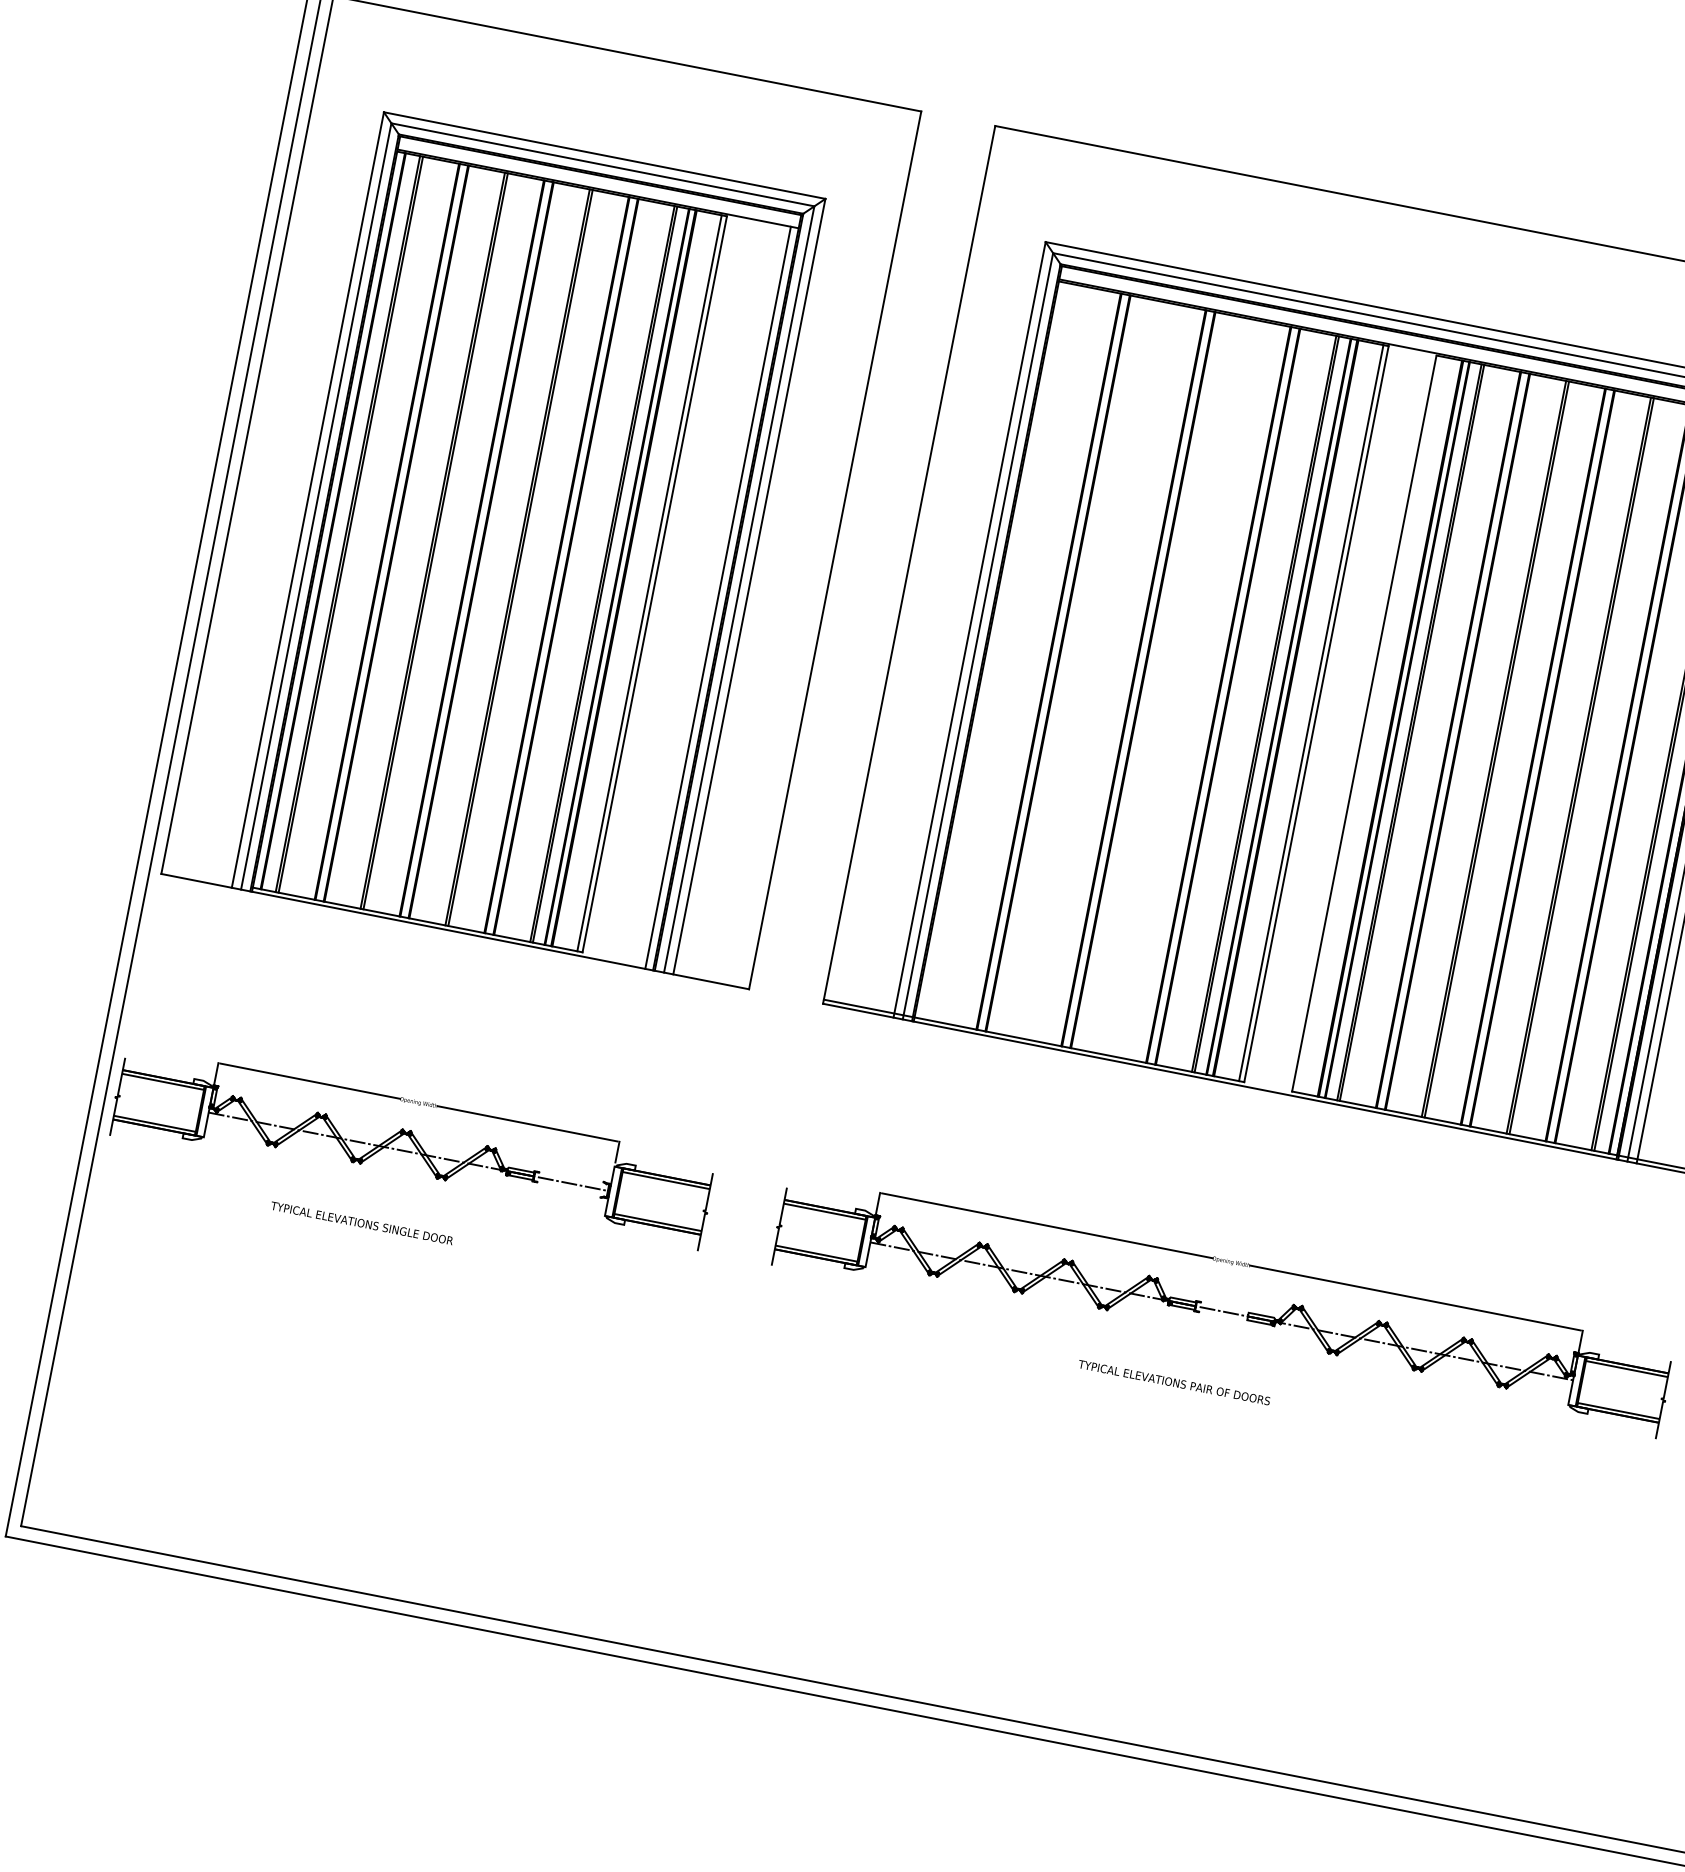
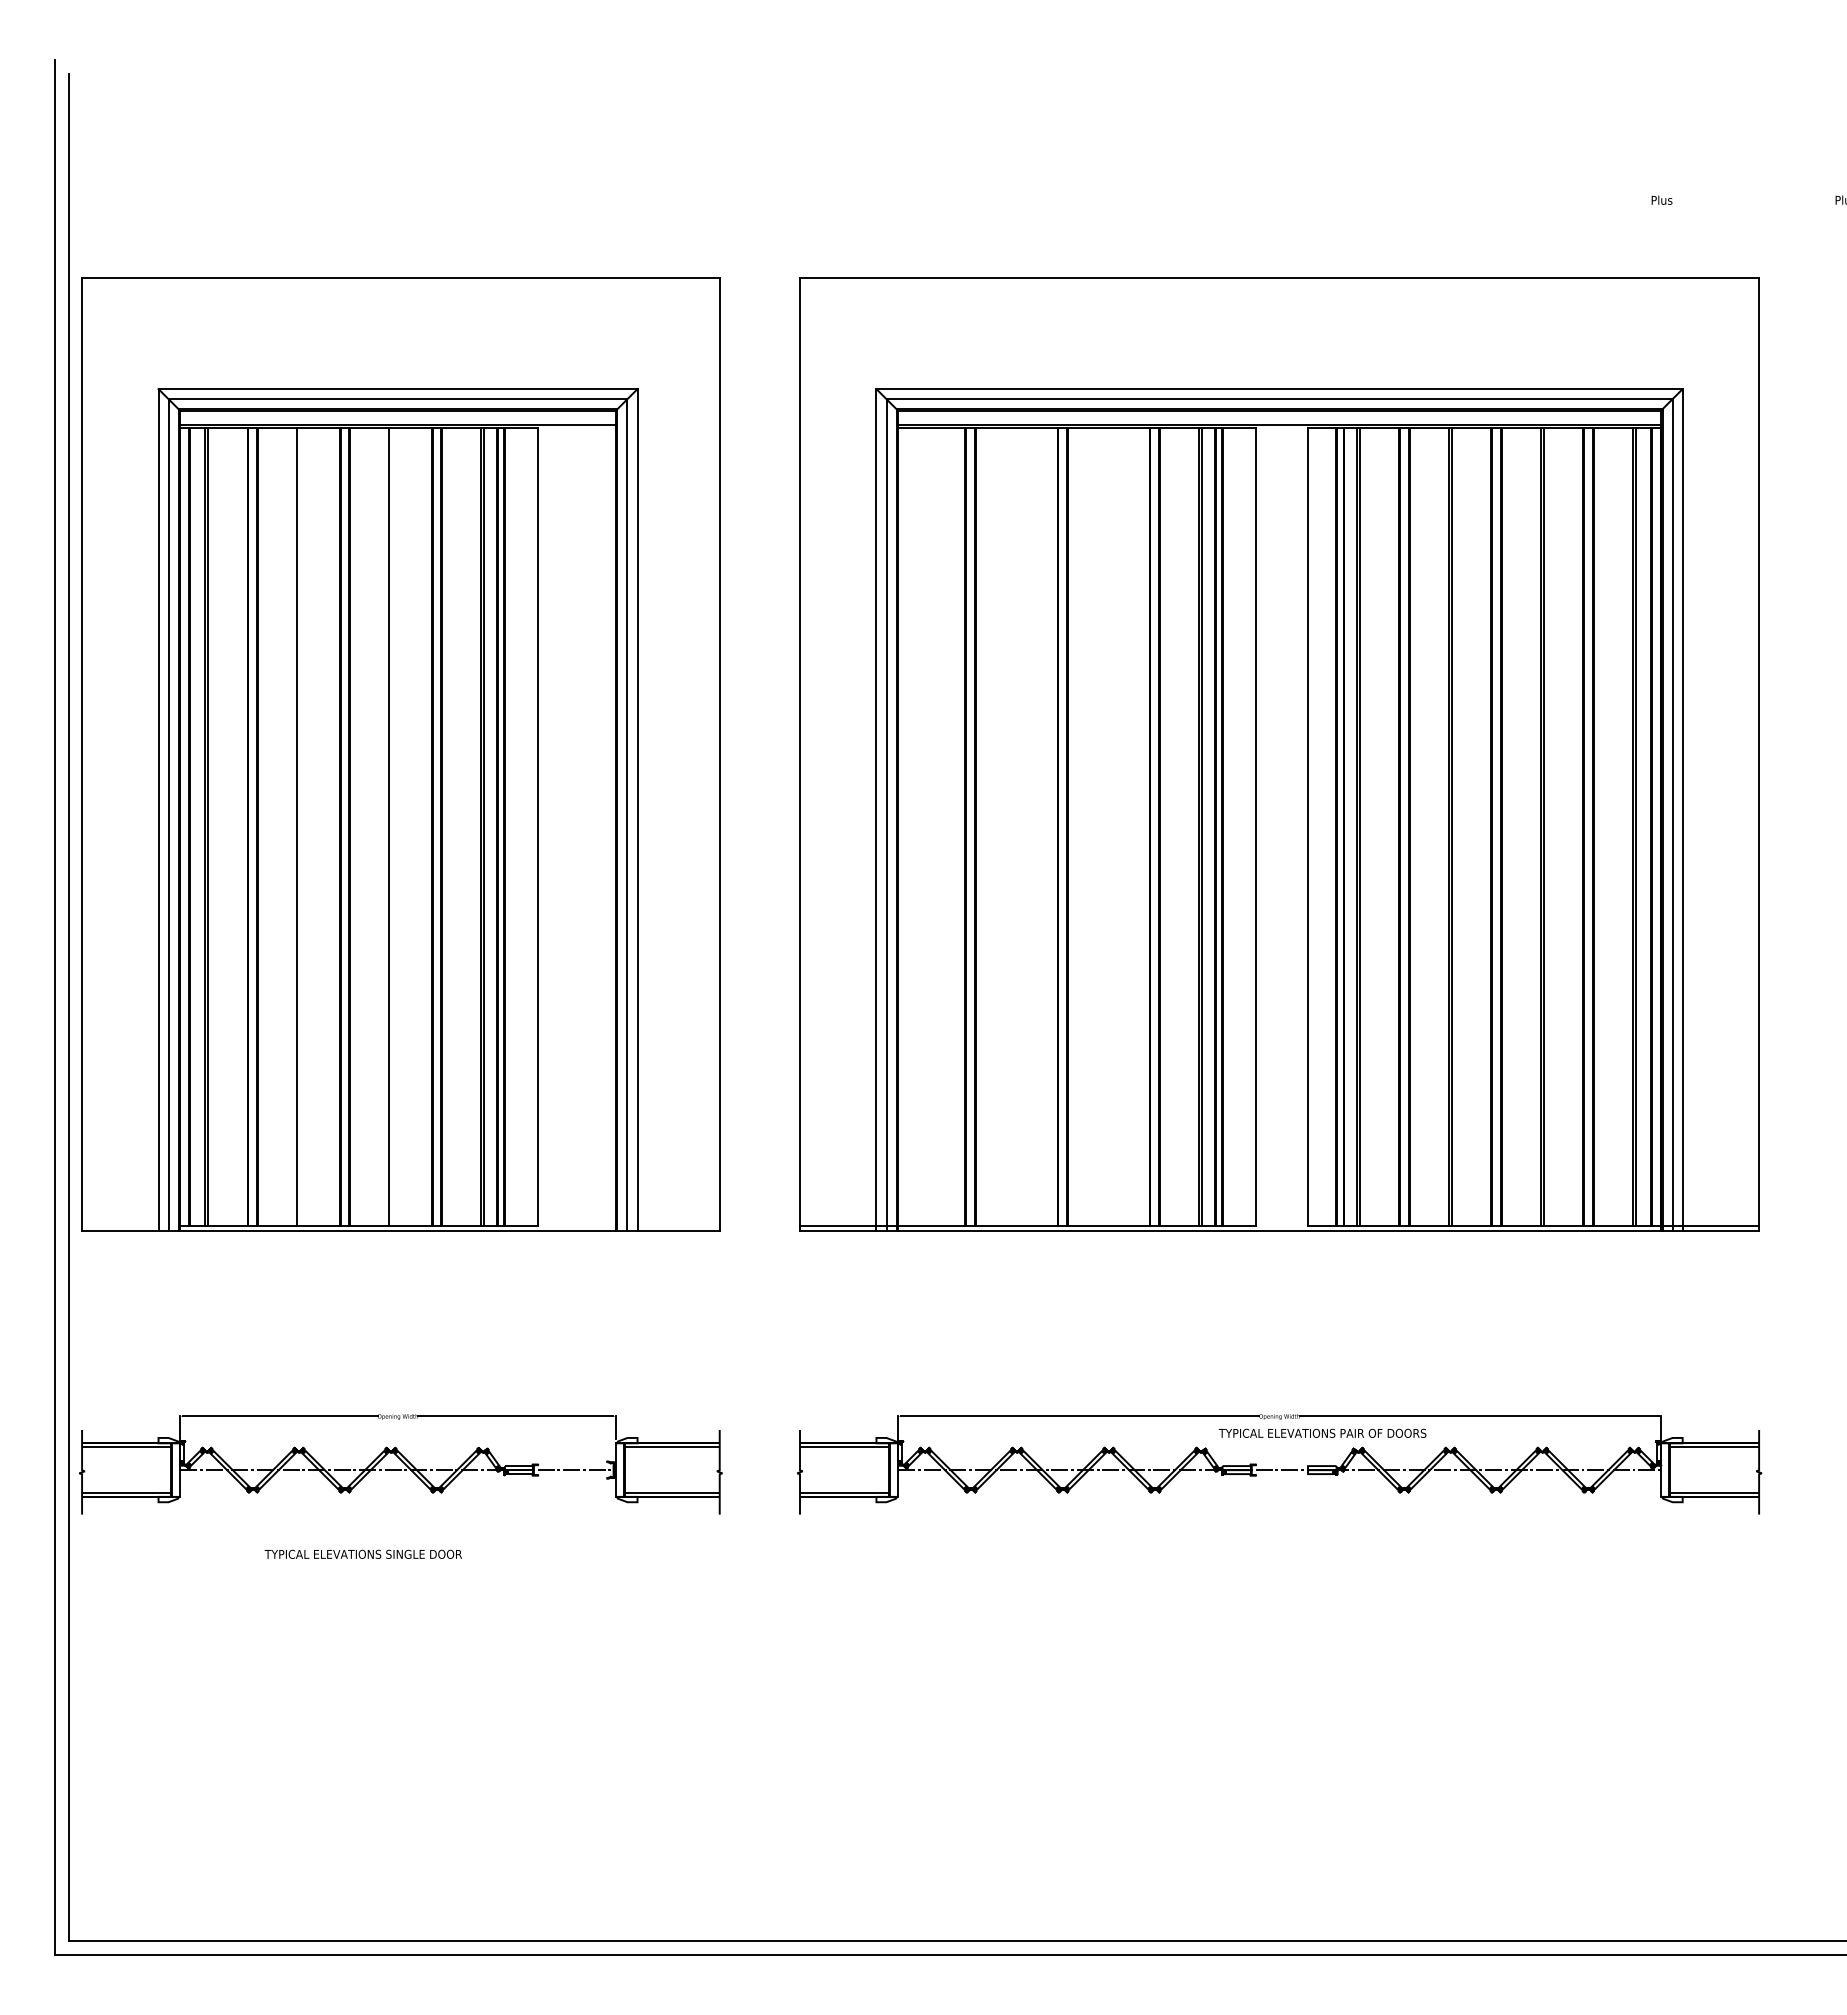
line: (435, 541) -> (300, 826), removed
line: (520, 557) -> (392, 826), removed
line: (649, 583) -> (532, 826), removed
line: (718, 597) -> (607, 827), removed
line: (1311, 712) -> (1250, 826), removed
text: (1174, 1381) -> (1322, 1432), moved

